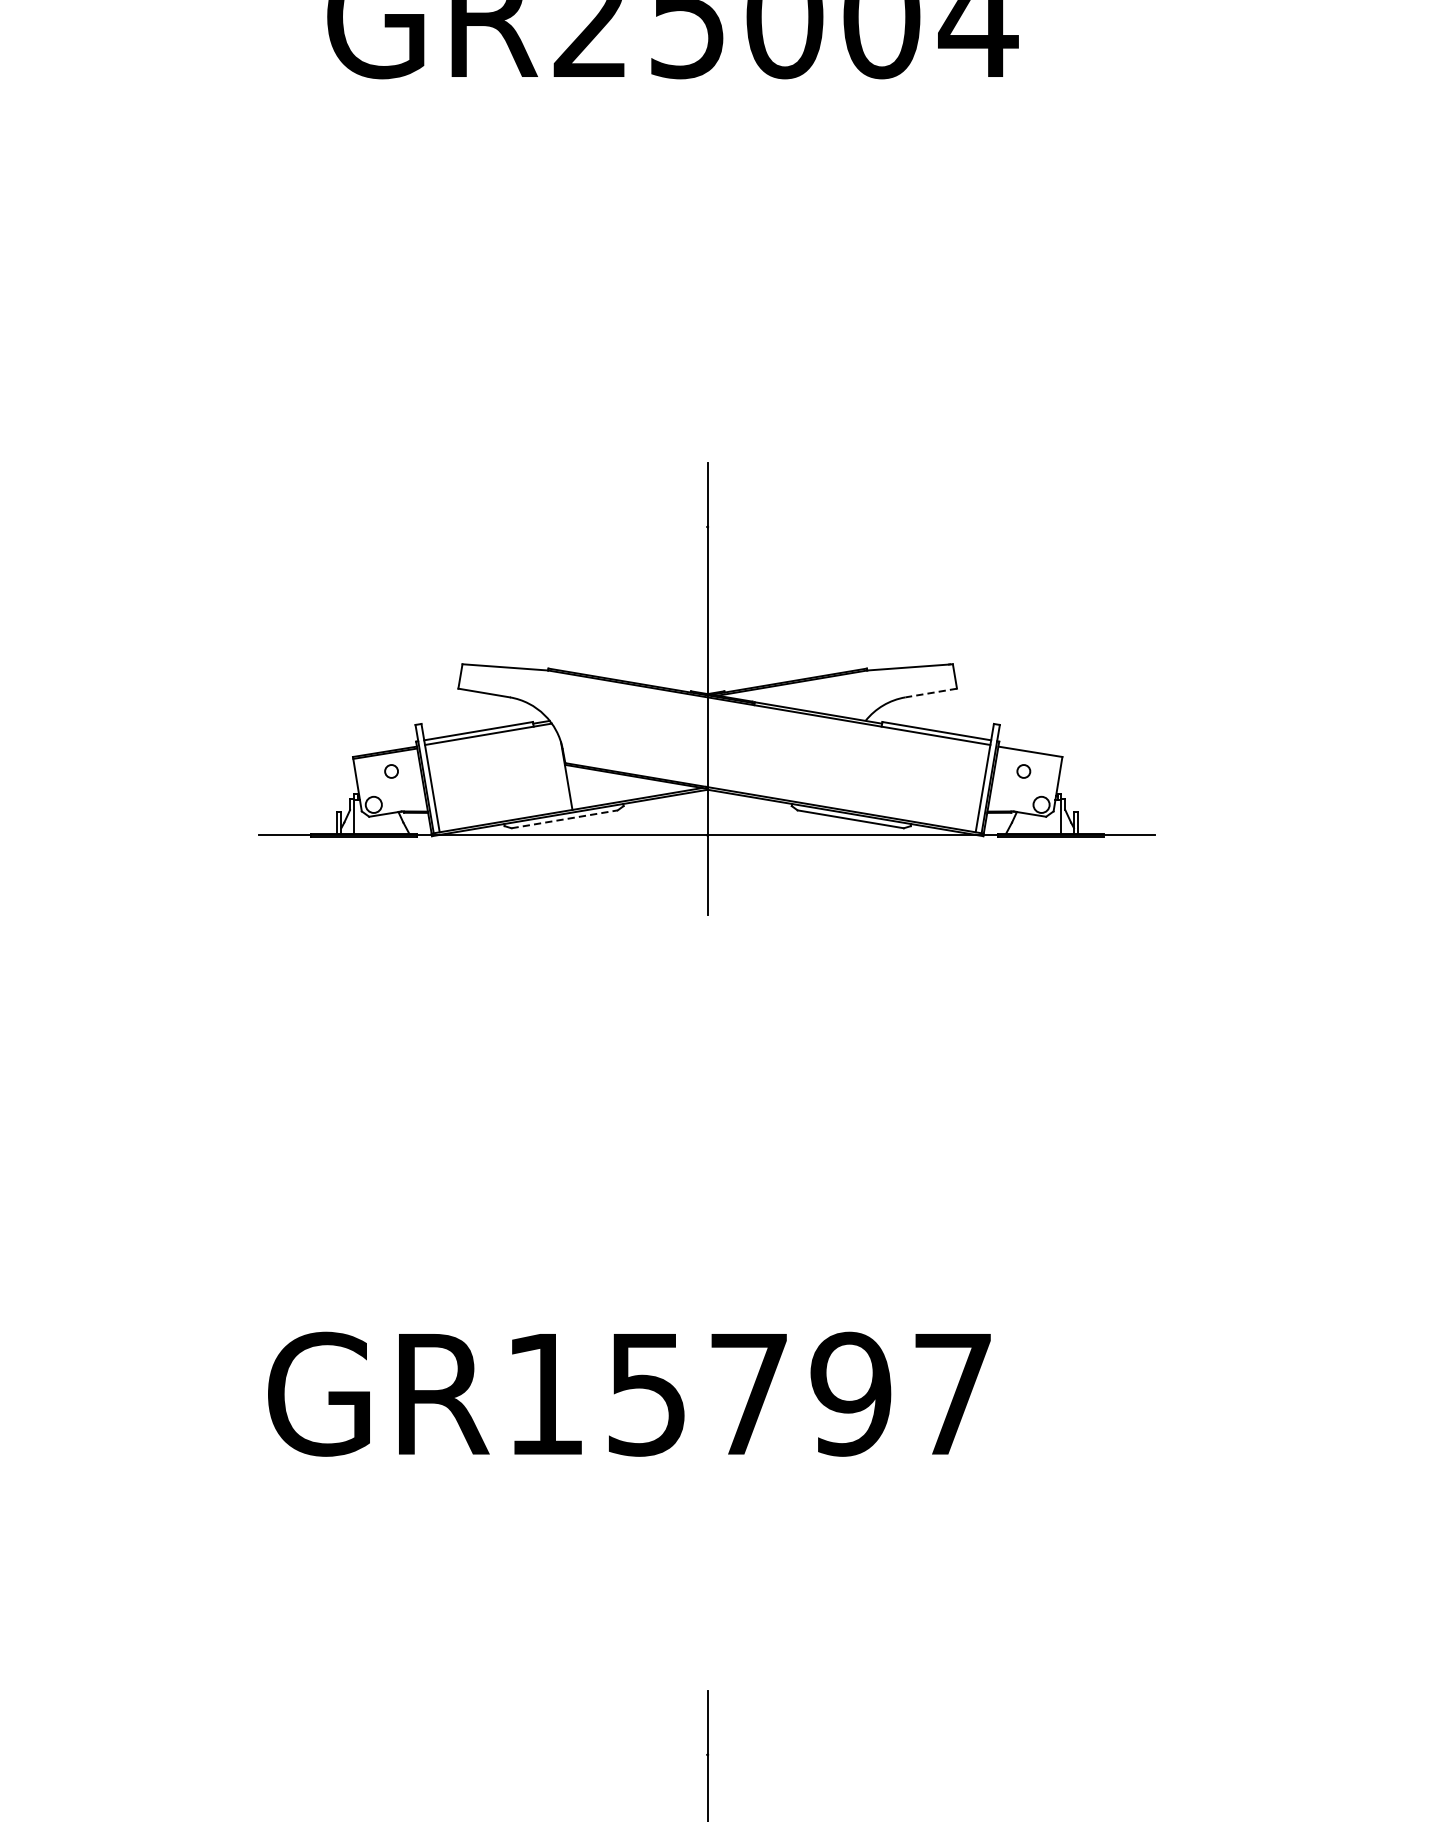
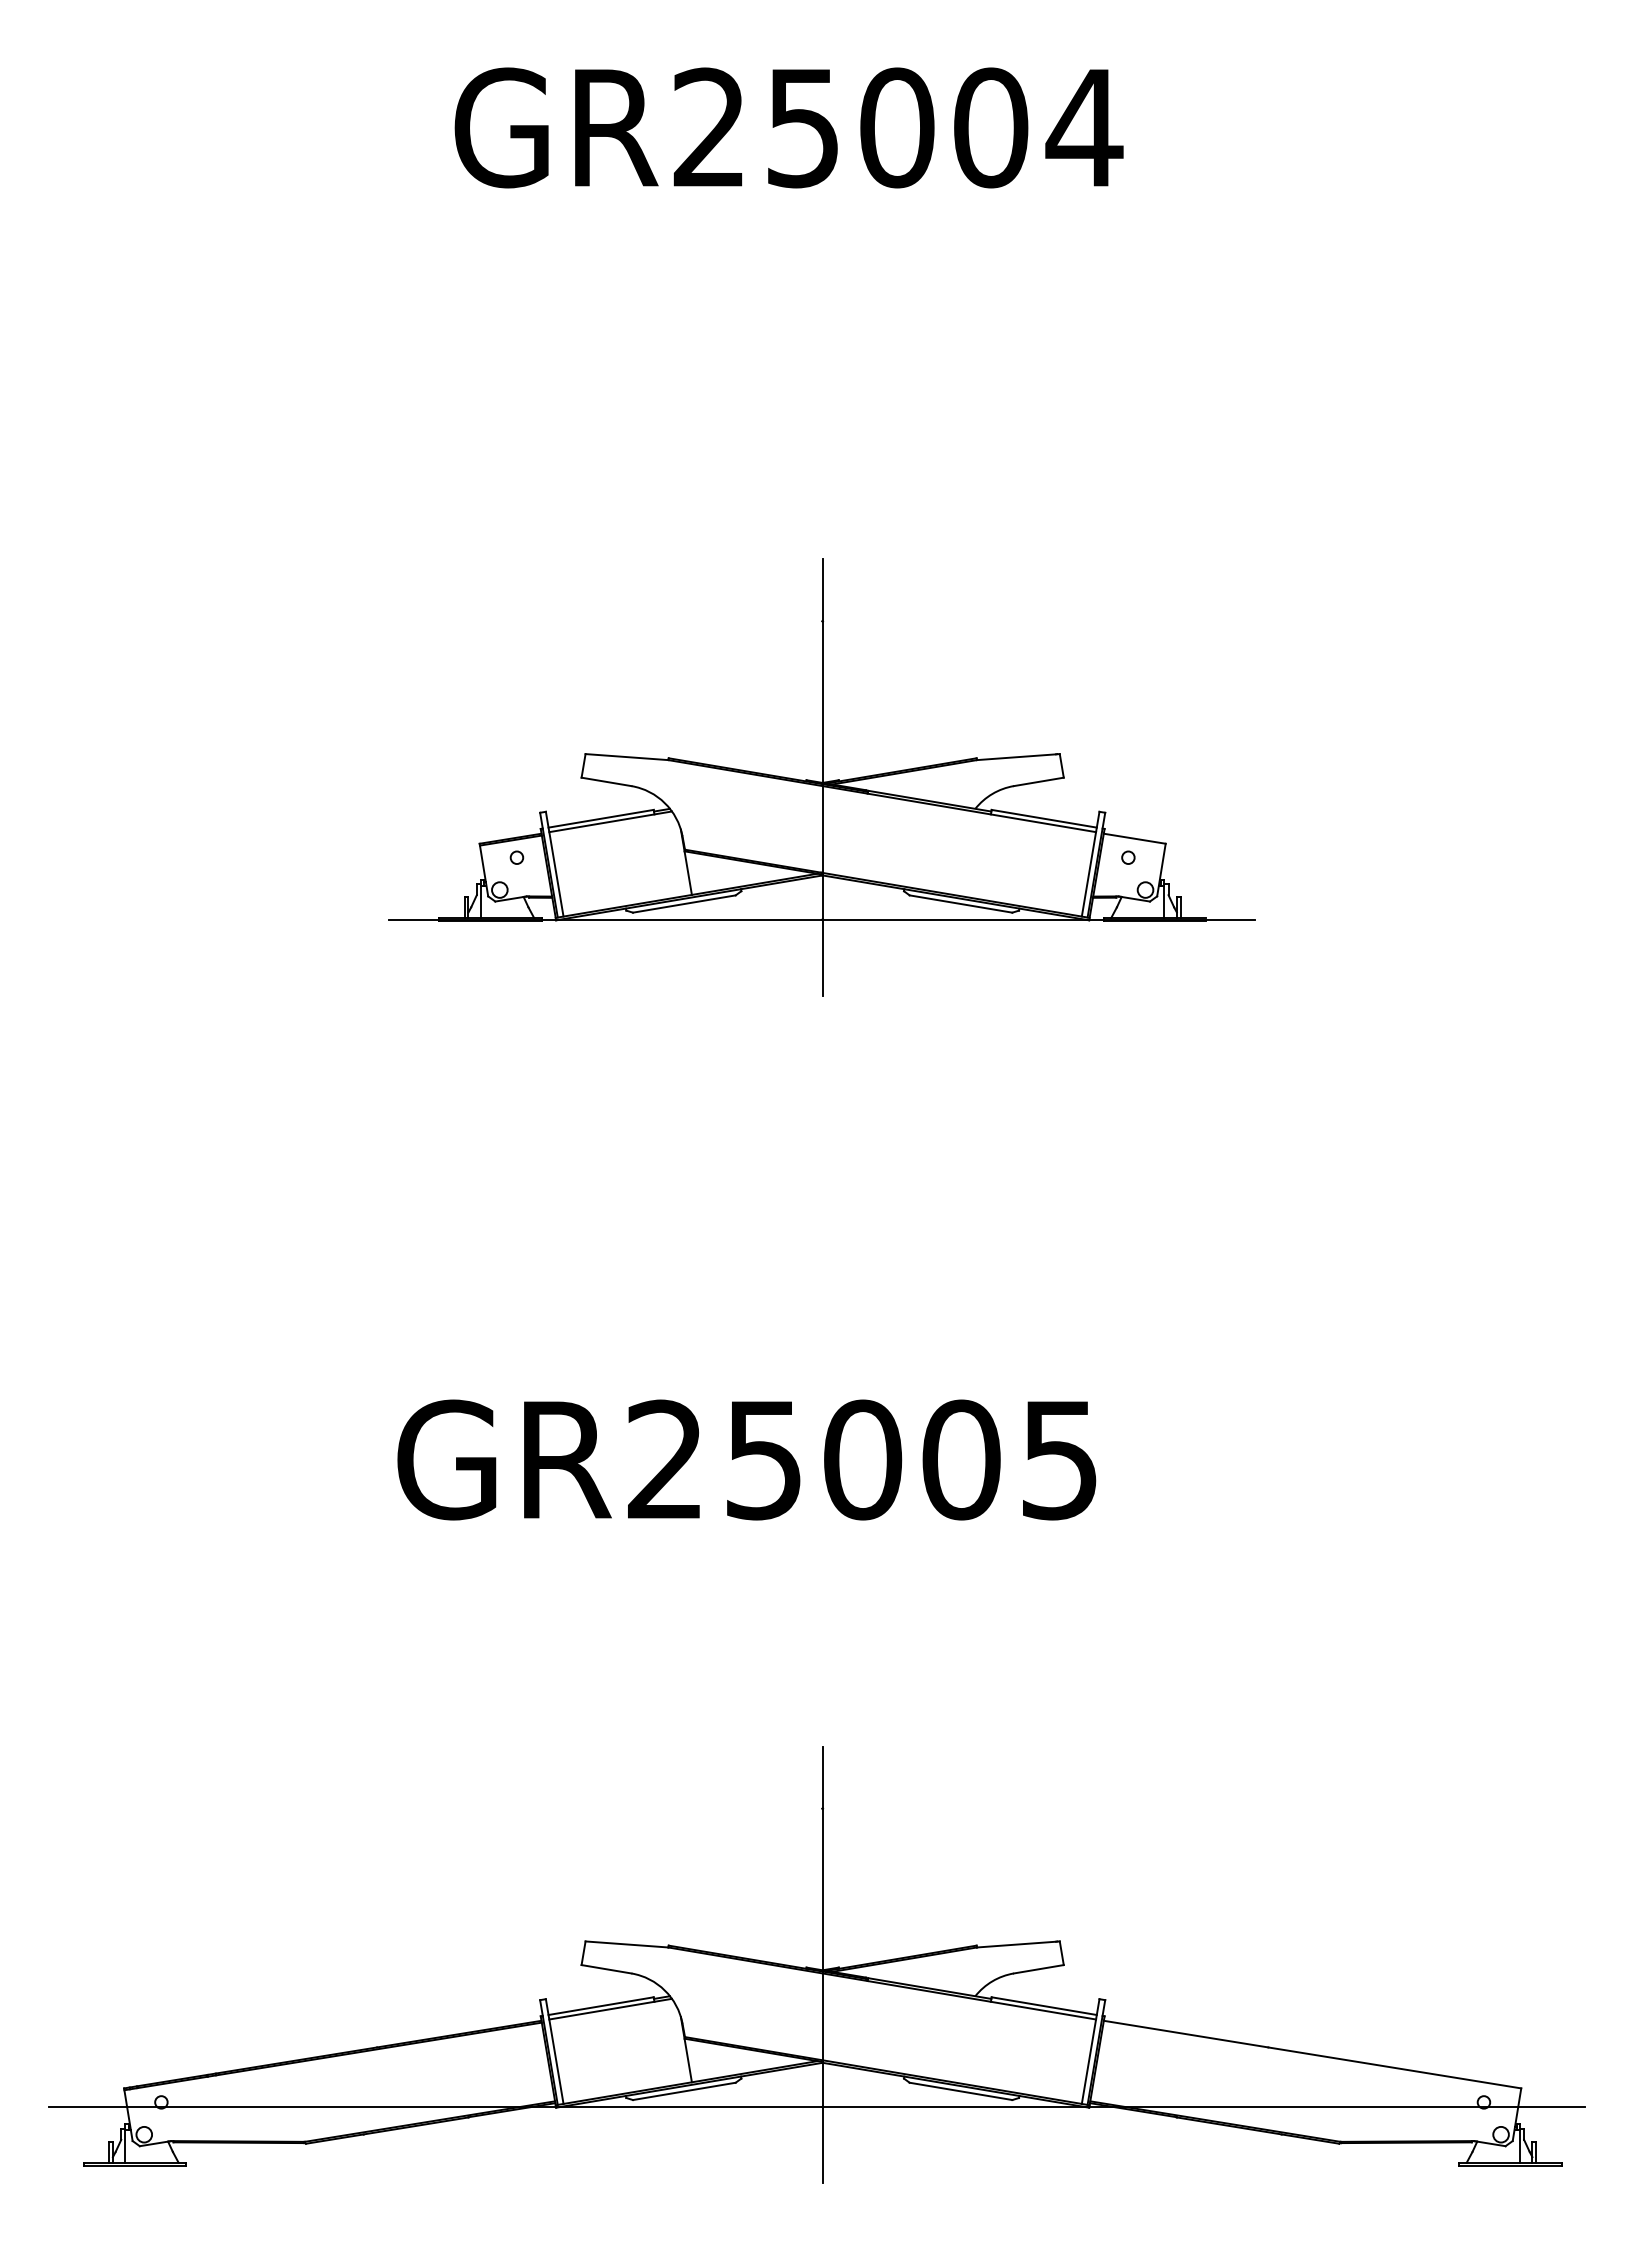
line: (930, 692) -> (1038, 781), dashed -> solid
line: (564, 818) -> (684, 903), dashed -> solid
text: (748, 1393) -> (862, 1459), GR15797 -> GR25005

